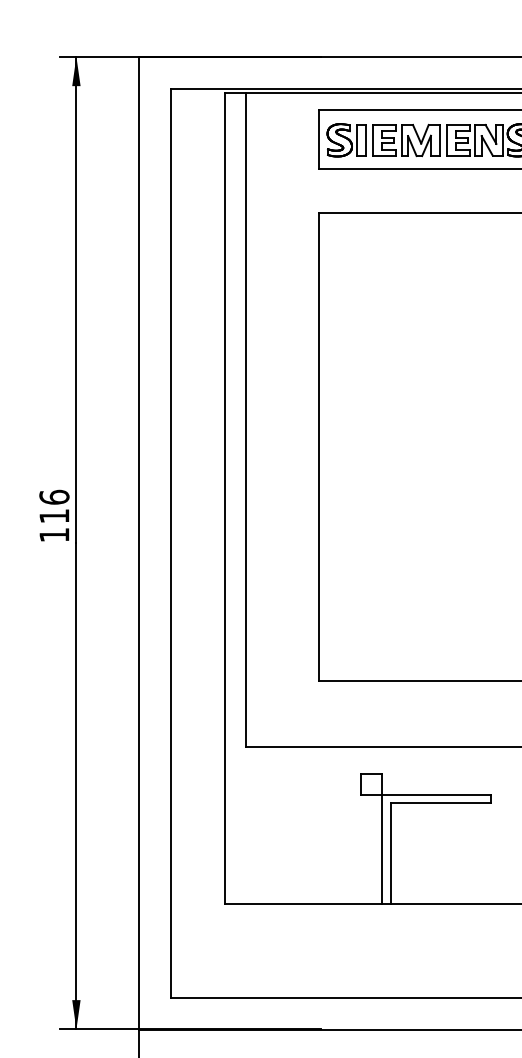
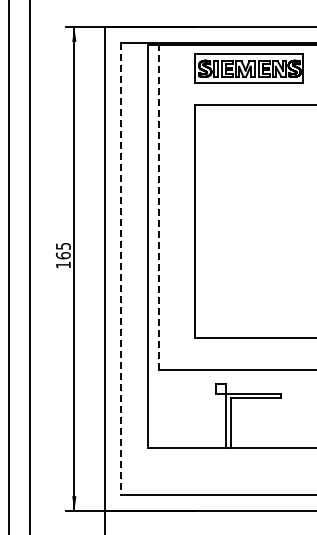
line: (245, 419) -> (158, 207), solid -> dashed
text: (52, 505) -> (62, 250), 116 -> 165
line: (171, 543) -> (121, 269), solid -> dashed

